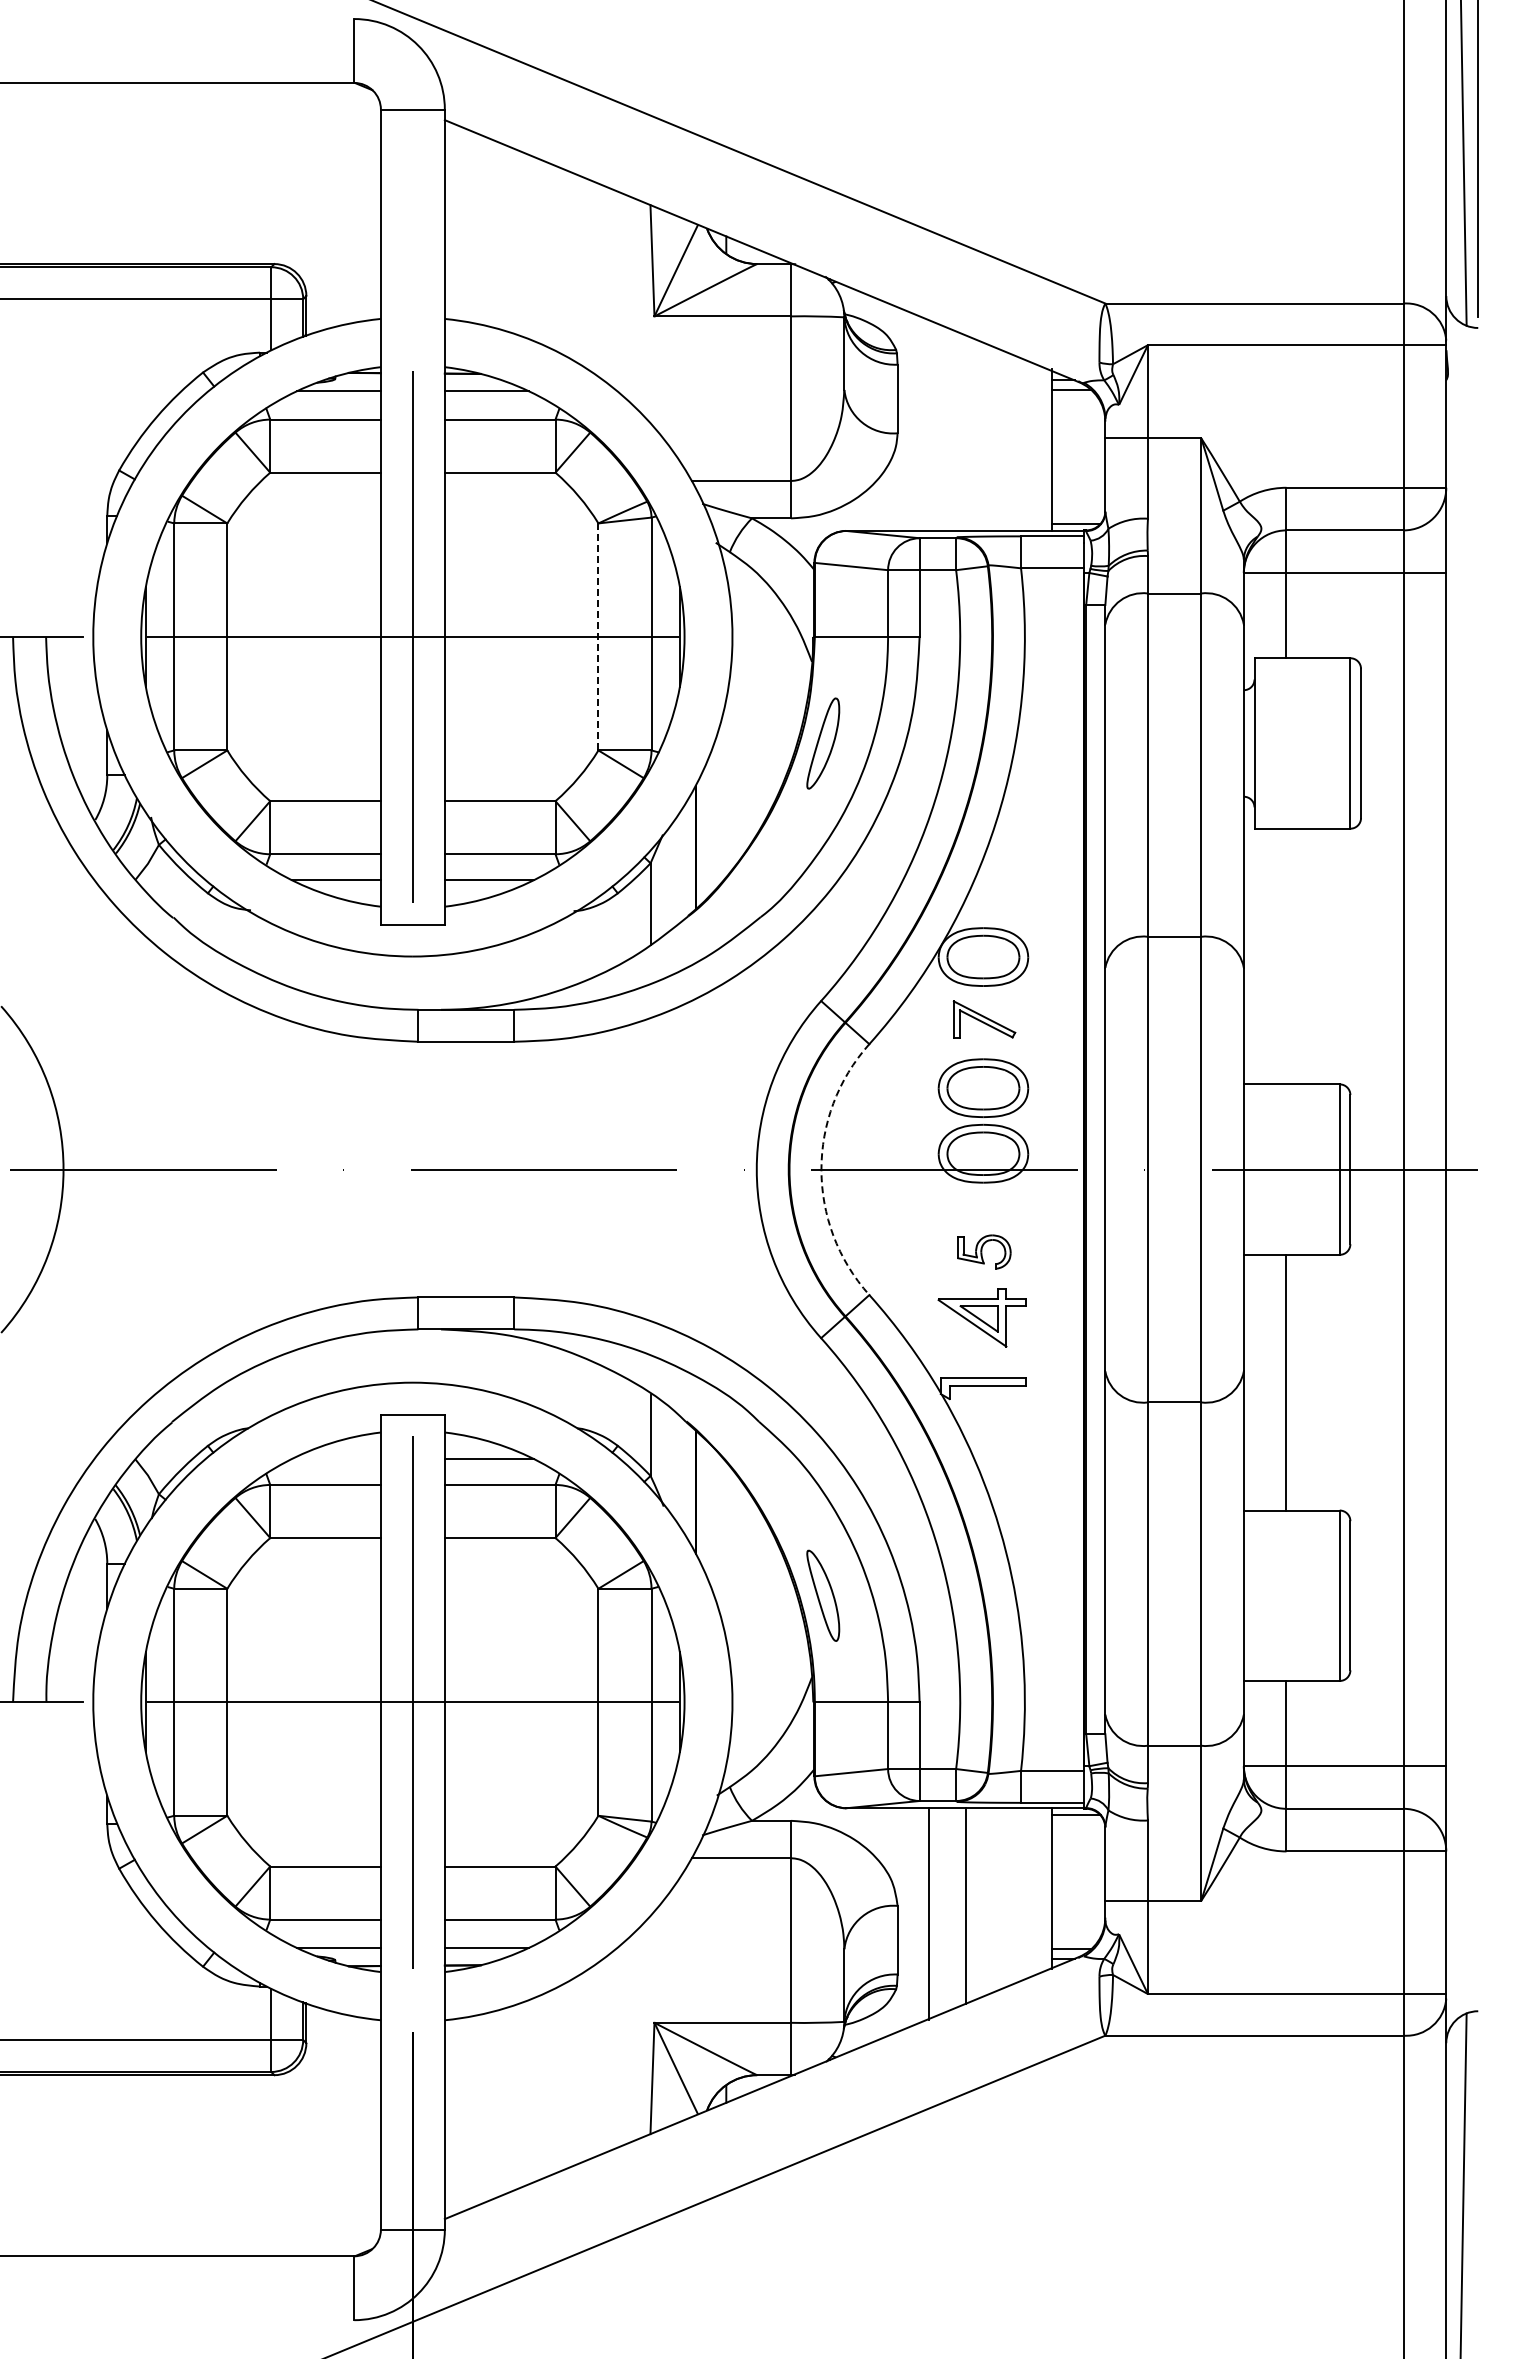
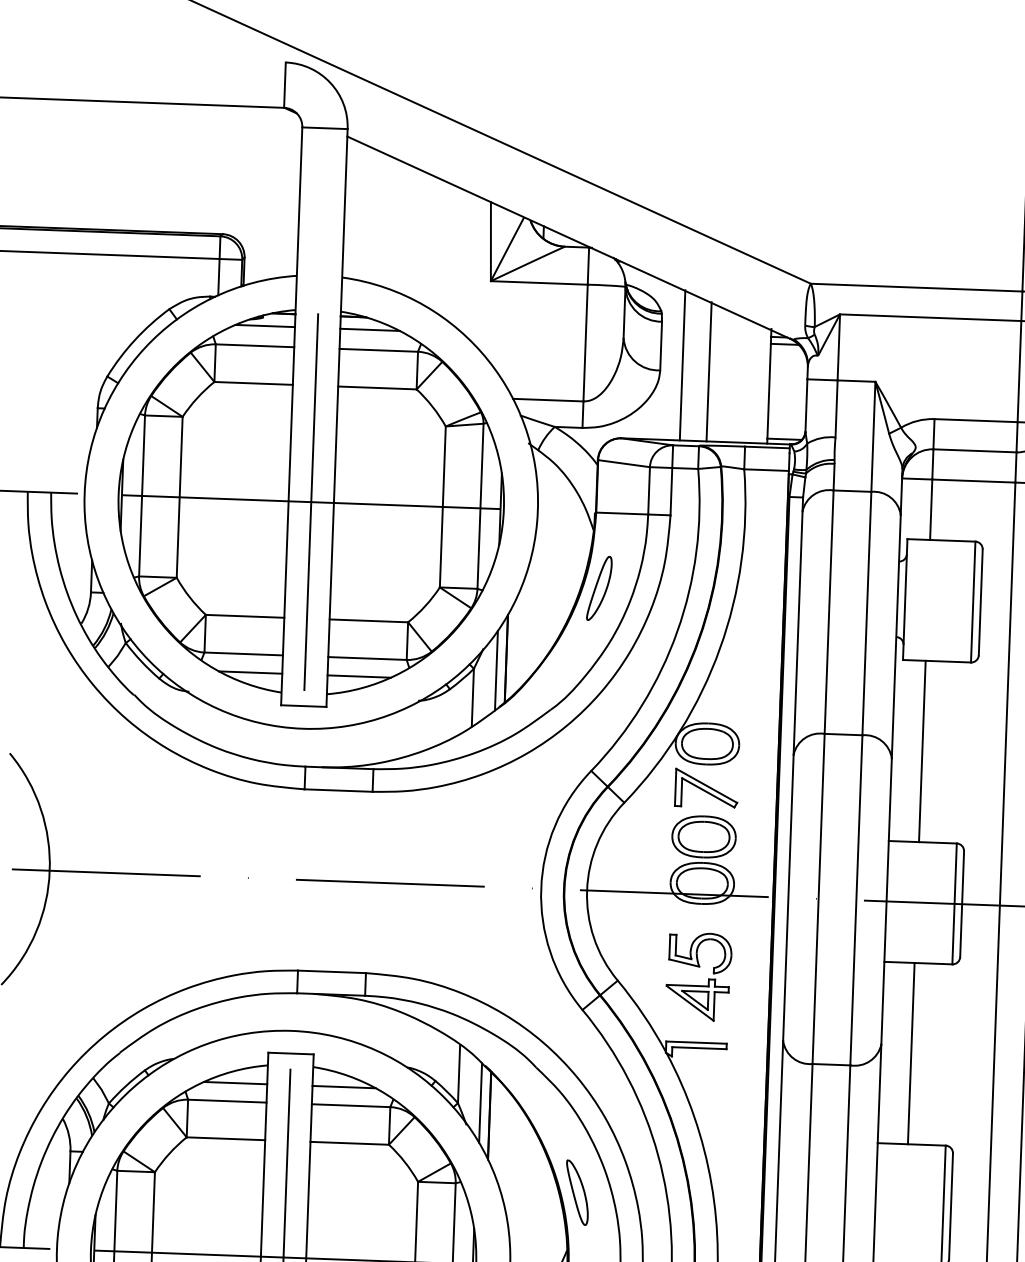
line: (928, 424) -> (682, 364), added
line: (966, 432) -> (709, 371), added
line: (598, 636) -> (442, 506), dashed -> solid
line: (682, 864) -> (496, 670), added
line: (1286, 956) -> (922, 751), added
part: (984, 1019) -> (706, 788), size x1.43
arc: (821, 1169) -> (587, 890), dashed -> solid
part: (984, 1251) -> (700, 952), size x1.67
line: (335, 1459) -> (235, 1083), added
line: (682, 1474) -> (480, 1103), added

